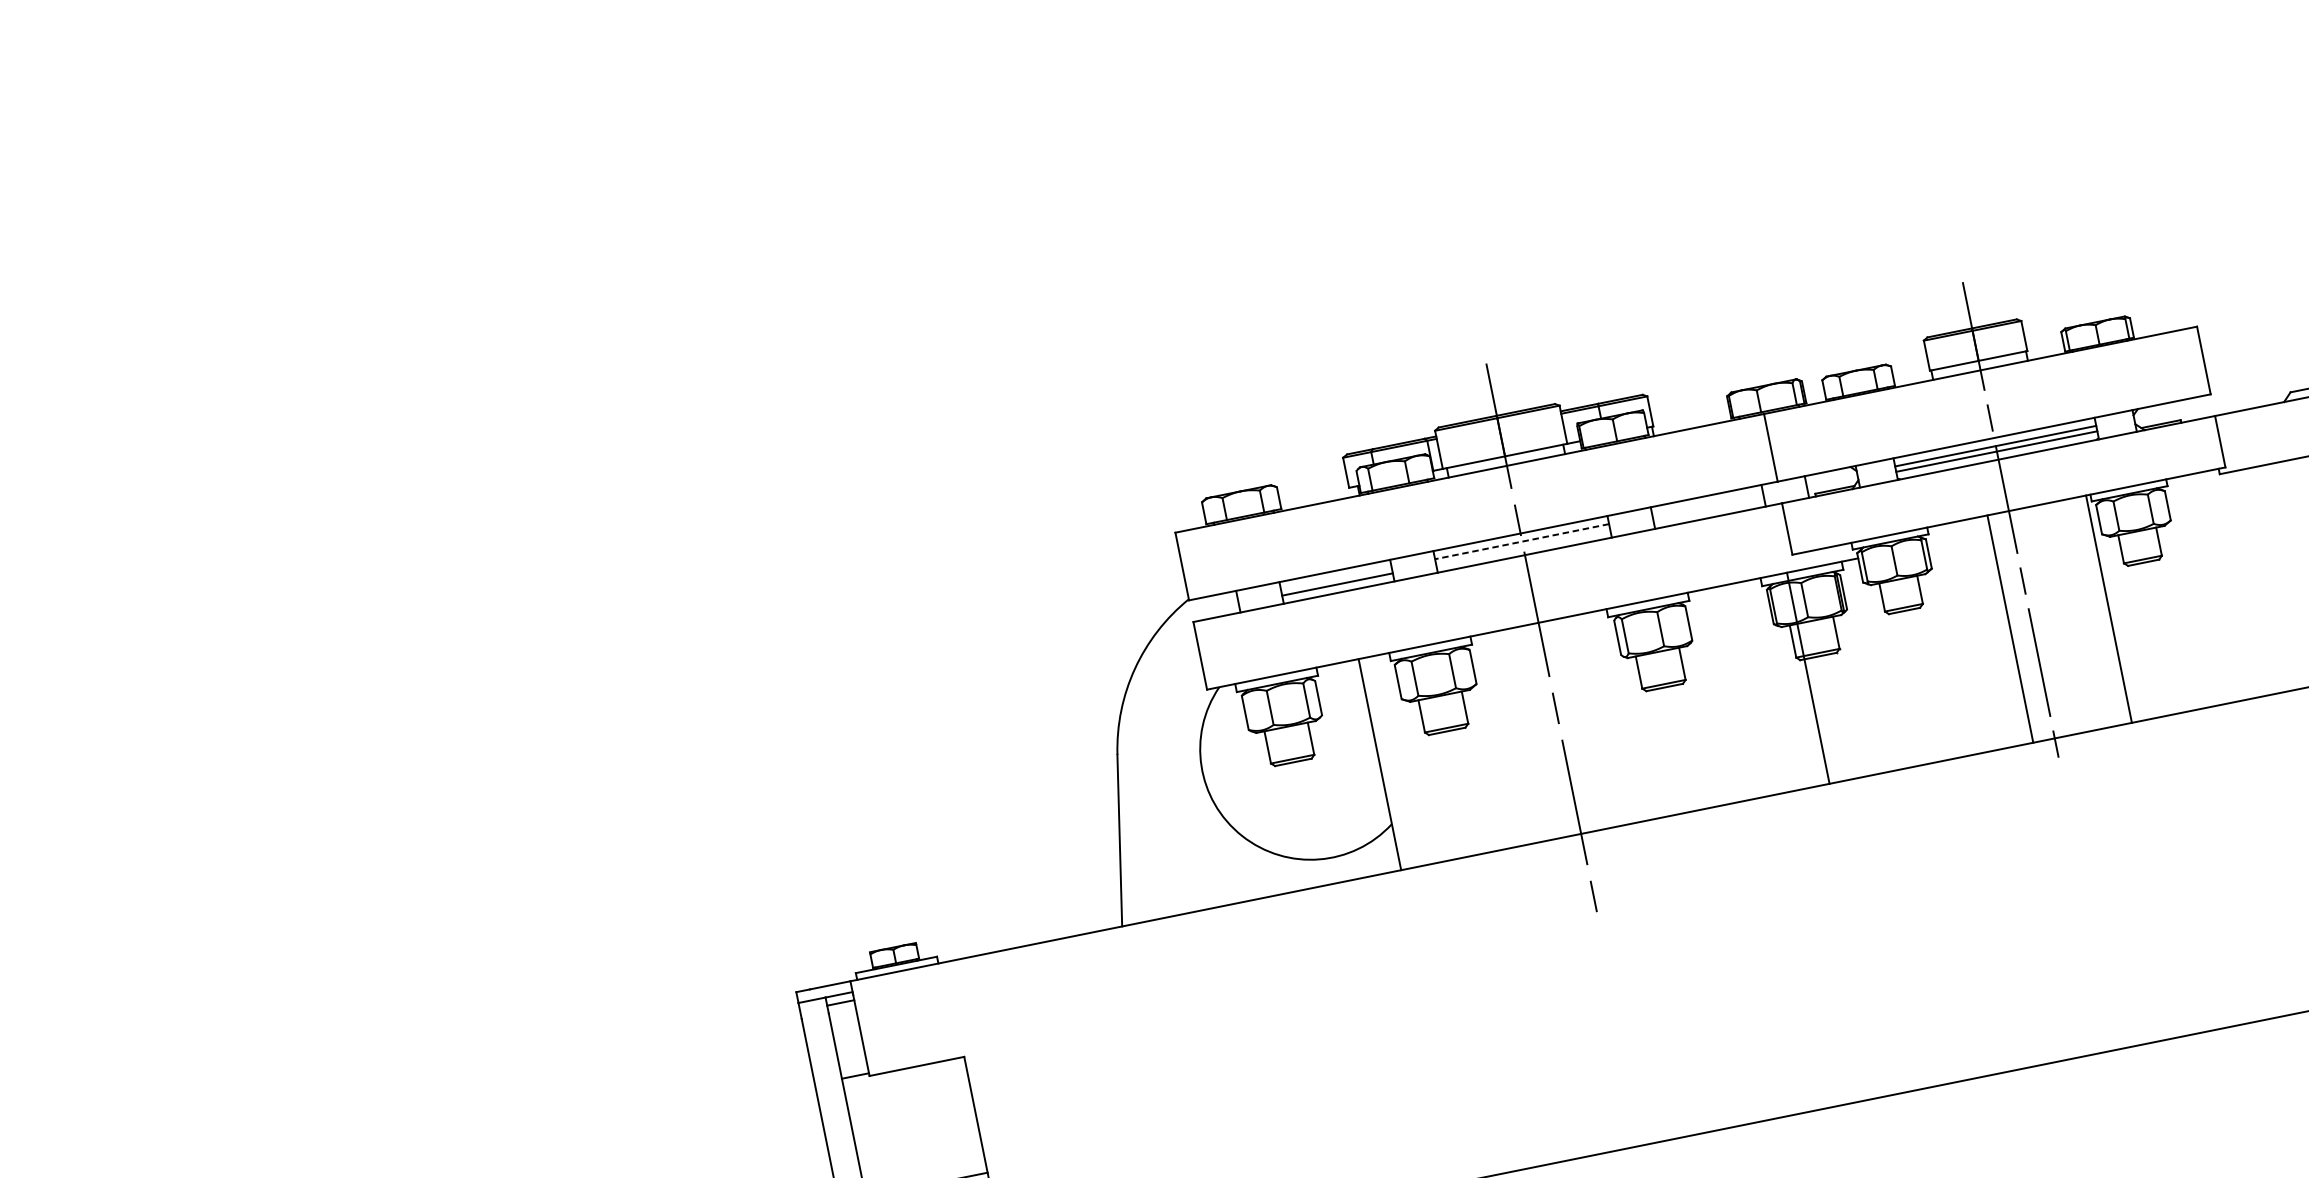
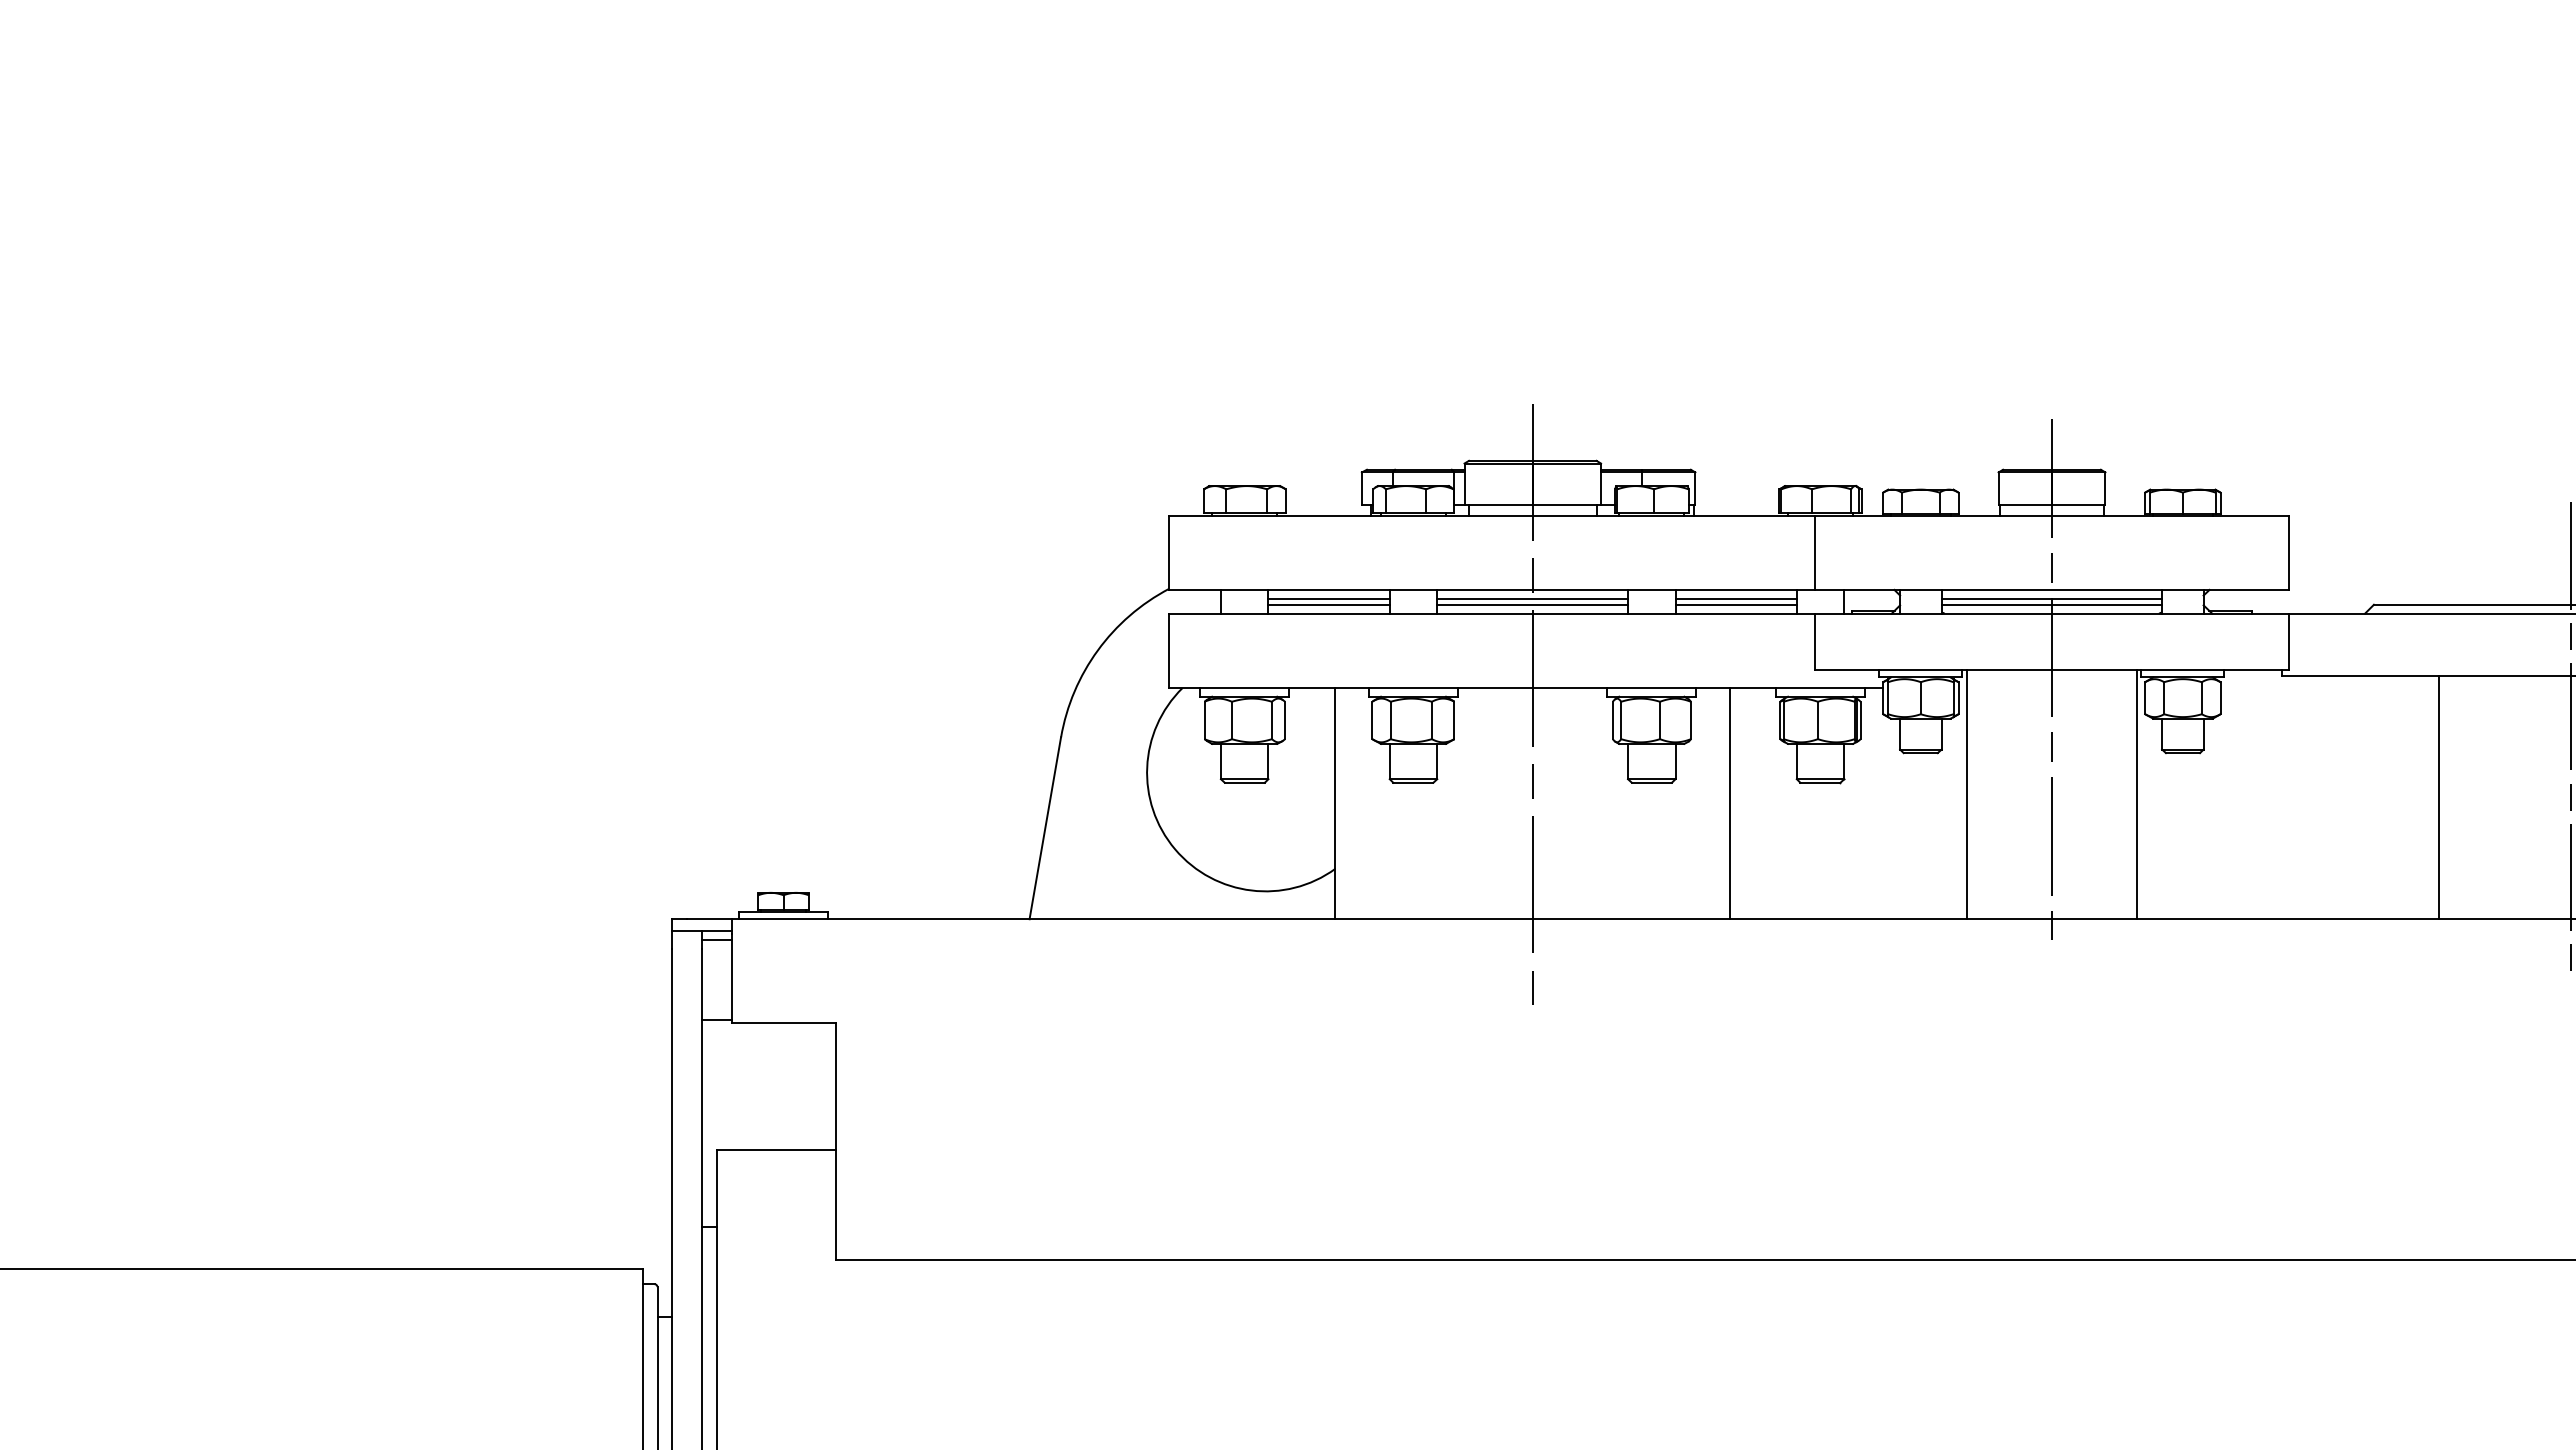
line: (1707, 504) -> (1735, 598), added
line: (1708, 509) -> (1735, 604), added
line: (1521, 541) -> (1532, 598), dashed -> solid
line: (1523, 546) -> (1532, 604), added
line: (1335, 578) -> (1328, 598), added
line: (2010, 628) -> (1967, 794), moved
line: (1808, 678) -> (1730, 803), moved

